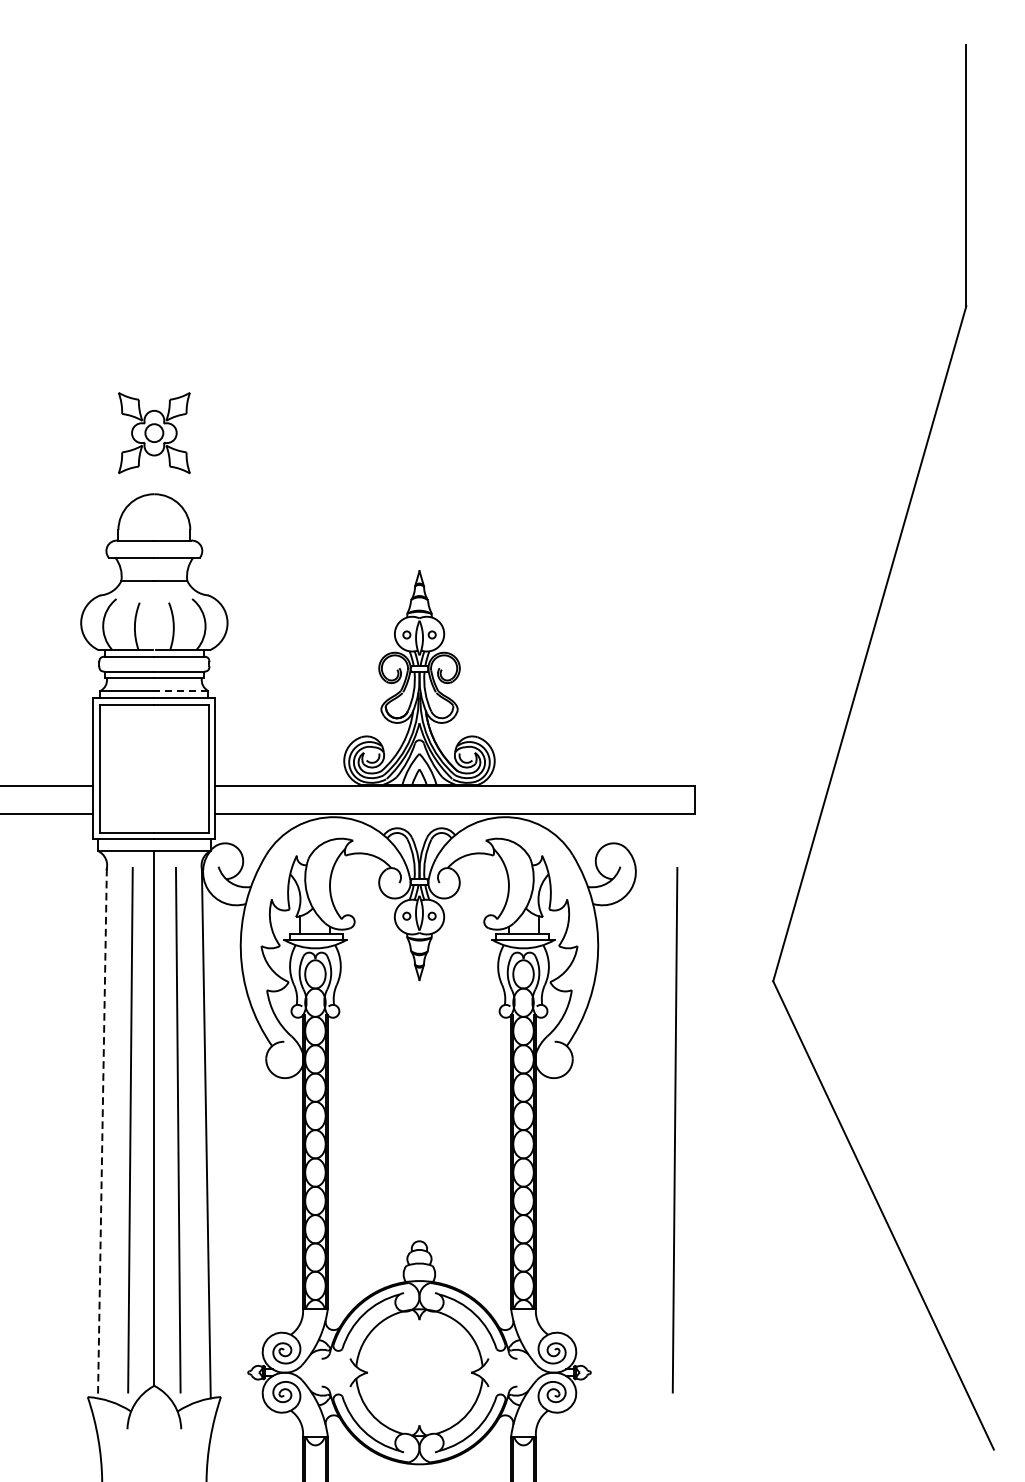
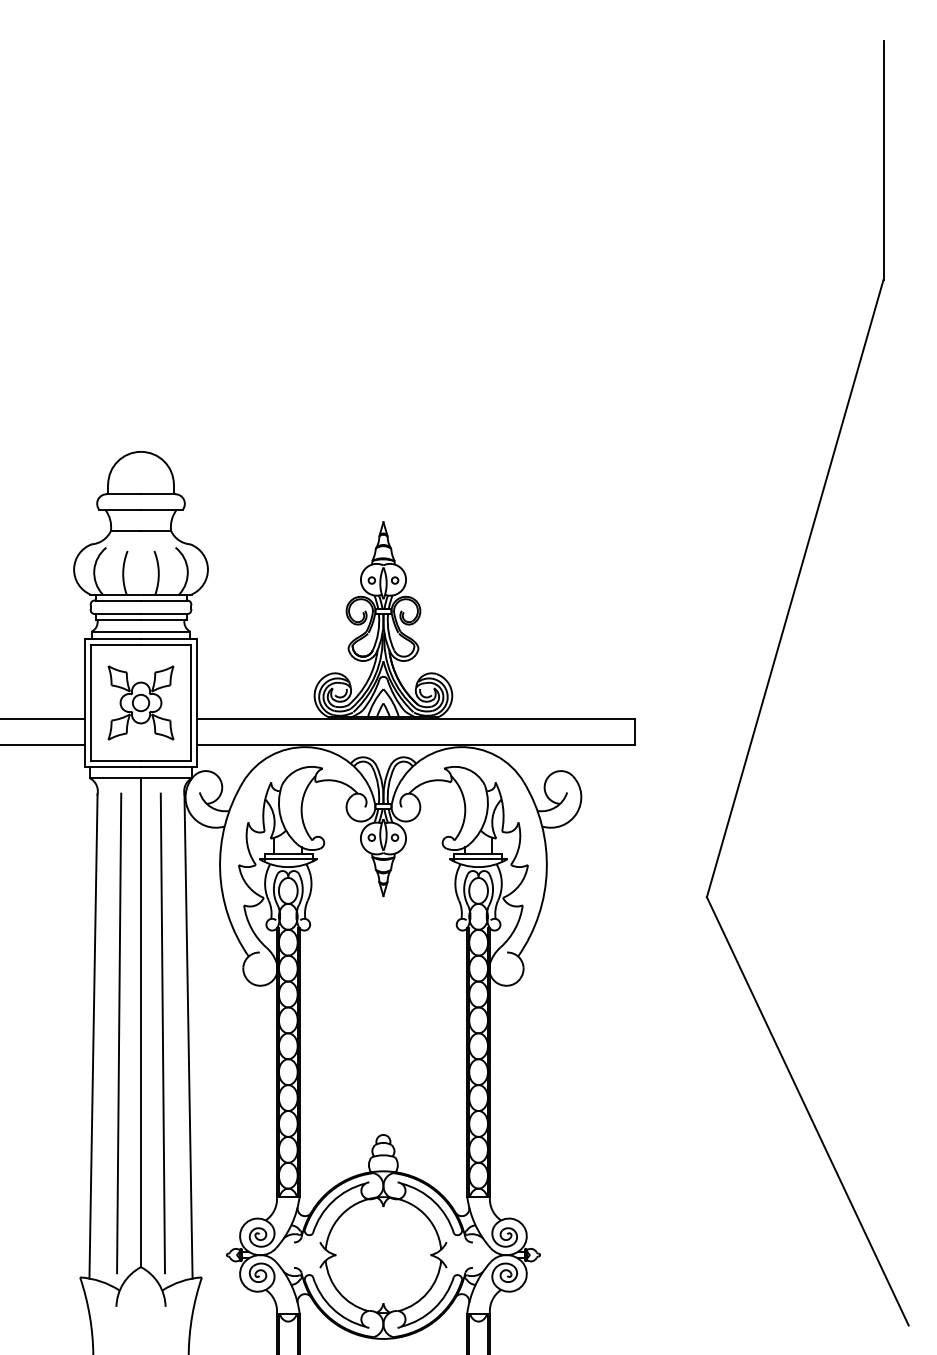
part: (153, 432) -> (140, 702), moved
line: (181, 690) -> (165, 631), dashed -> solid
line: (675, 1130) -> (617, 1033), removed
line: (102, 1133) -> (93, 1036), dashed -> solid

